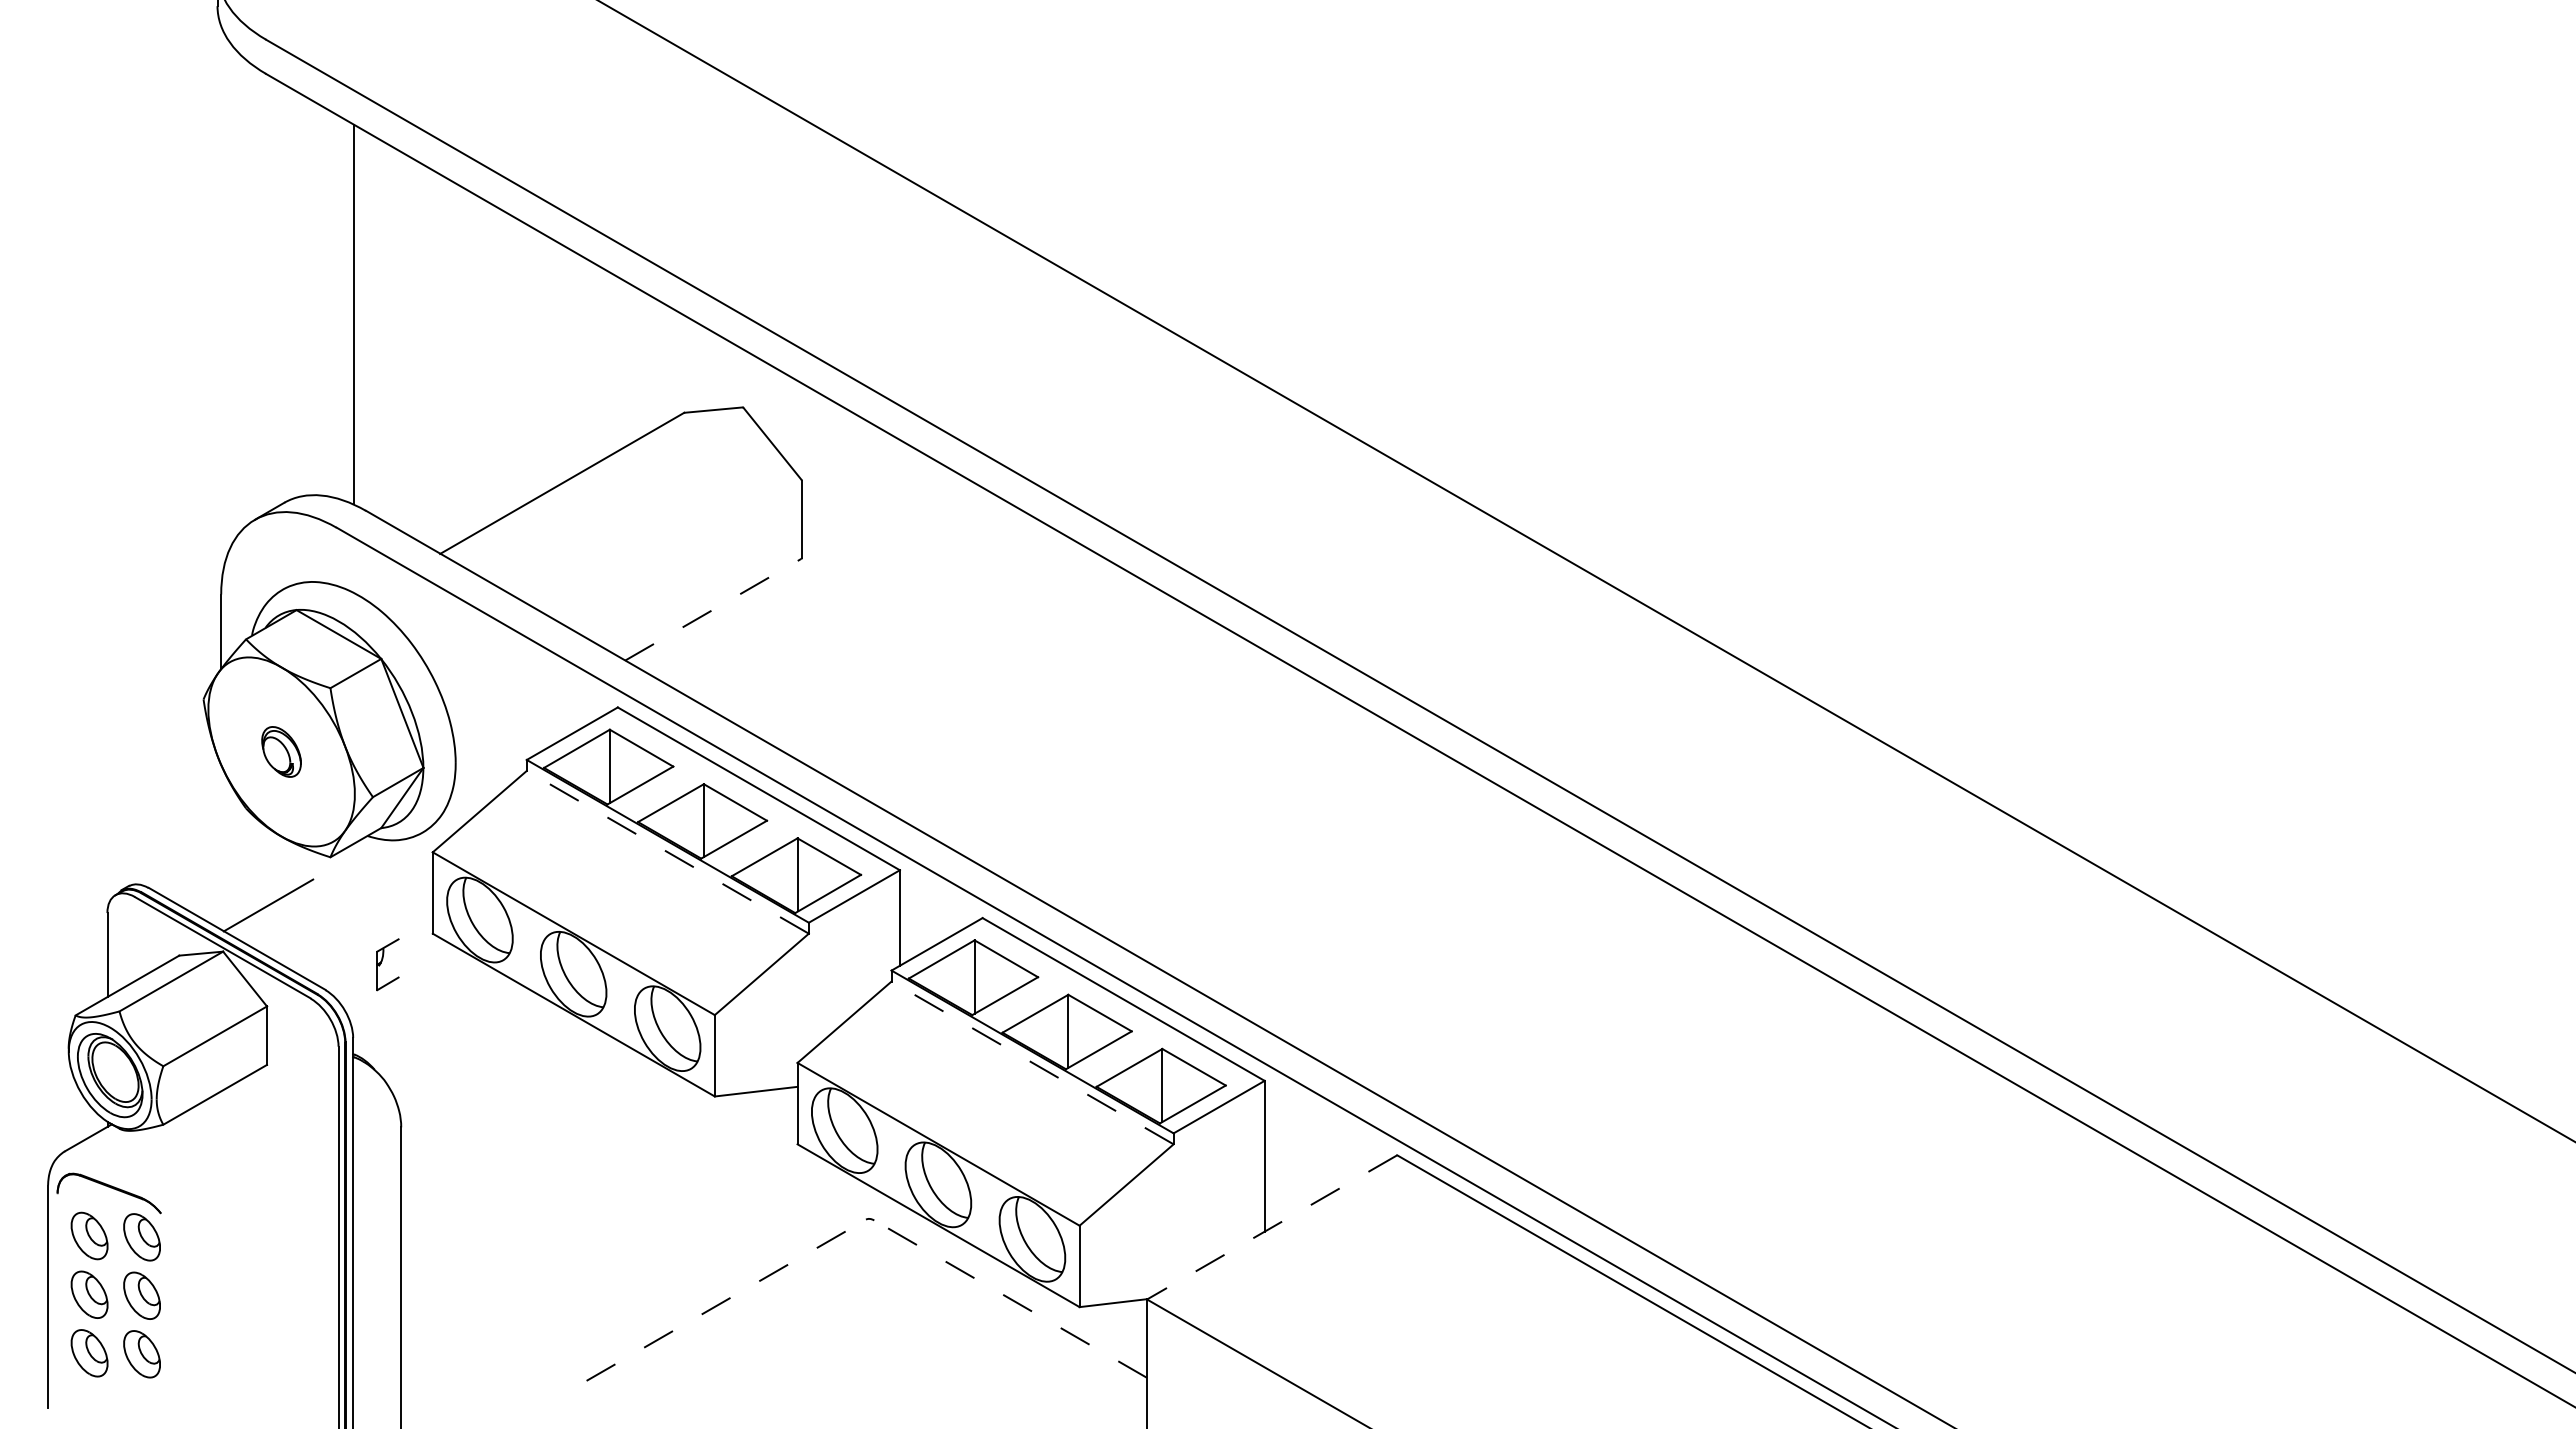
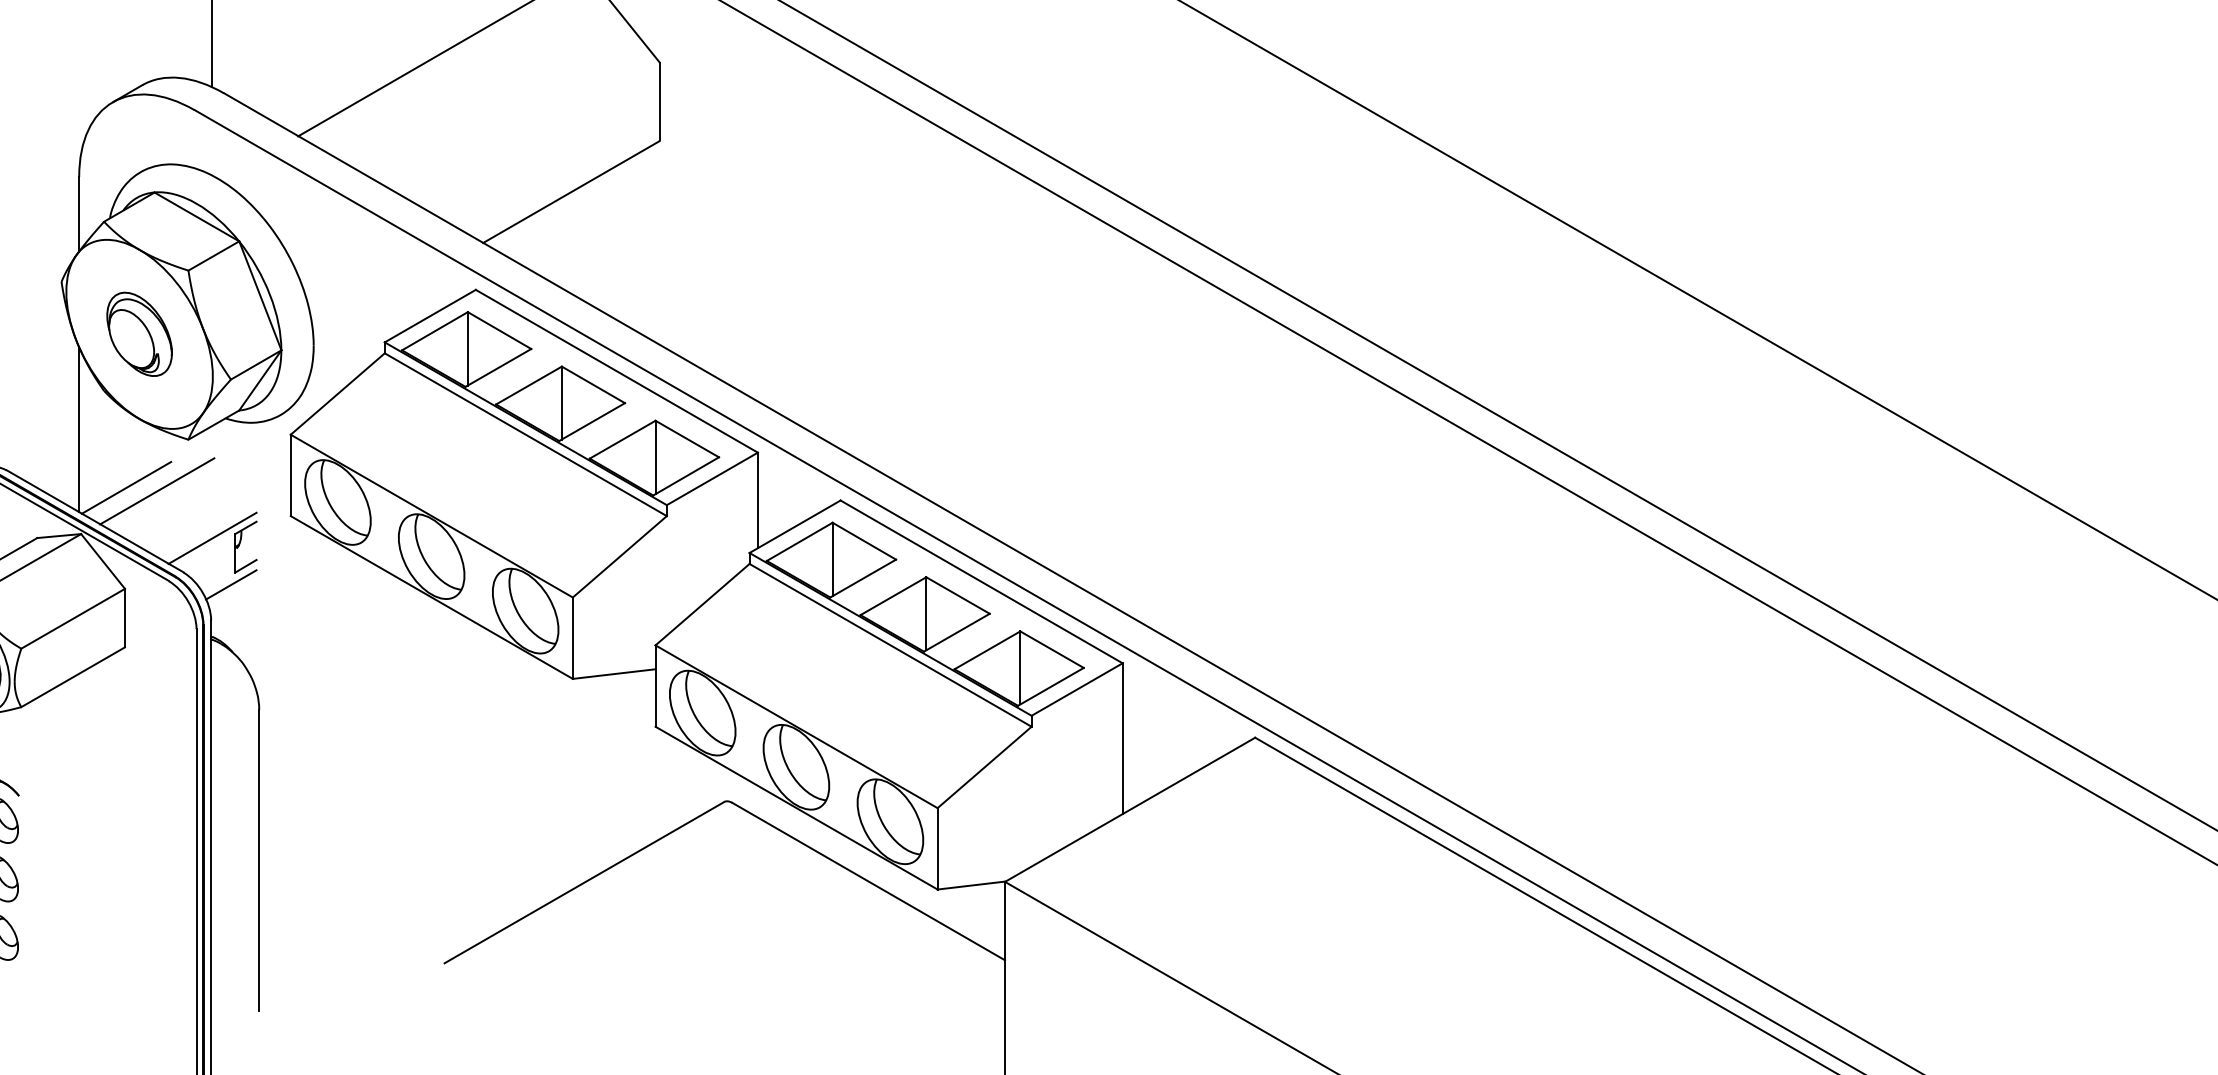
line: (713, 609) -> (571, 191), dashed -> solid
part: (281, 751) -> (139, 333), size x1.67
line: (221, 846) -> (79, 428), added
line: (667, 852) -> (525, 434), dashed -> solid
line: (299, 908) -> (157, 490), added
line: (354, 955) -> (212, 537), added
line: (373, 1002) -> (231, 584), added
line: (1032, 1062) -> (890, 644), dashed -> solid
line: (1271, 1227) -> (1129, 809), dashed -> solid
line: (1010, 1298) -> (868, 880), dashed -> solid
line: (726, 1300) -> (584, 882), dashed -> solid

